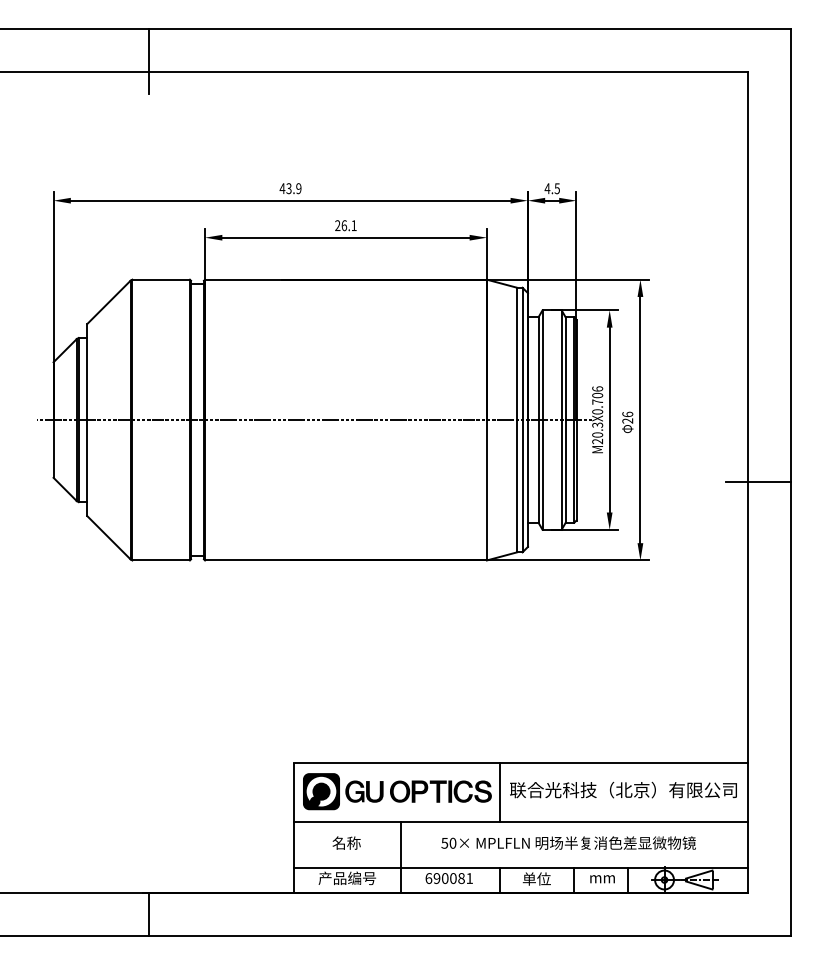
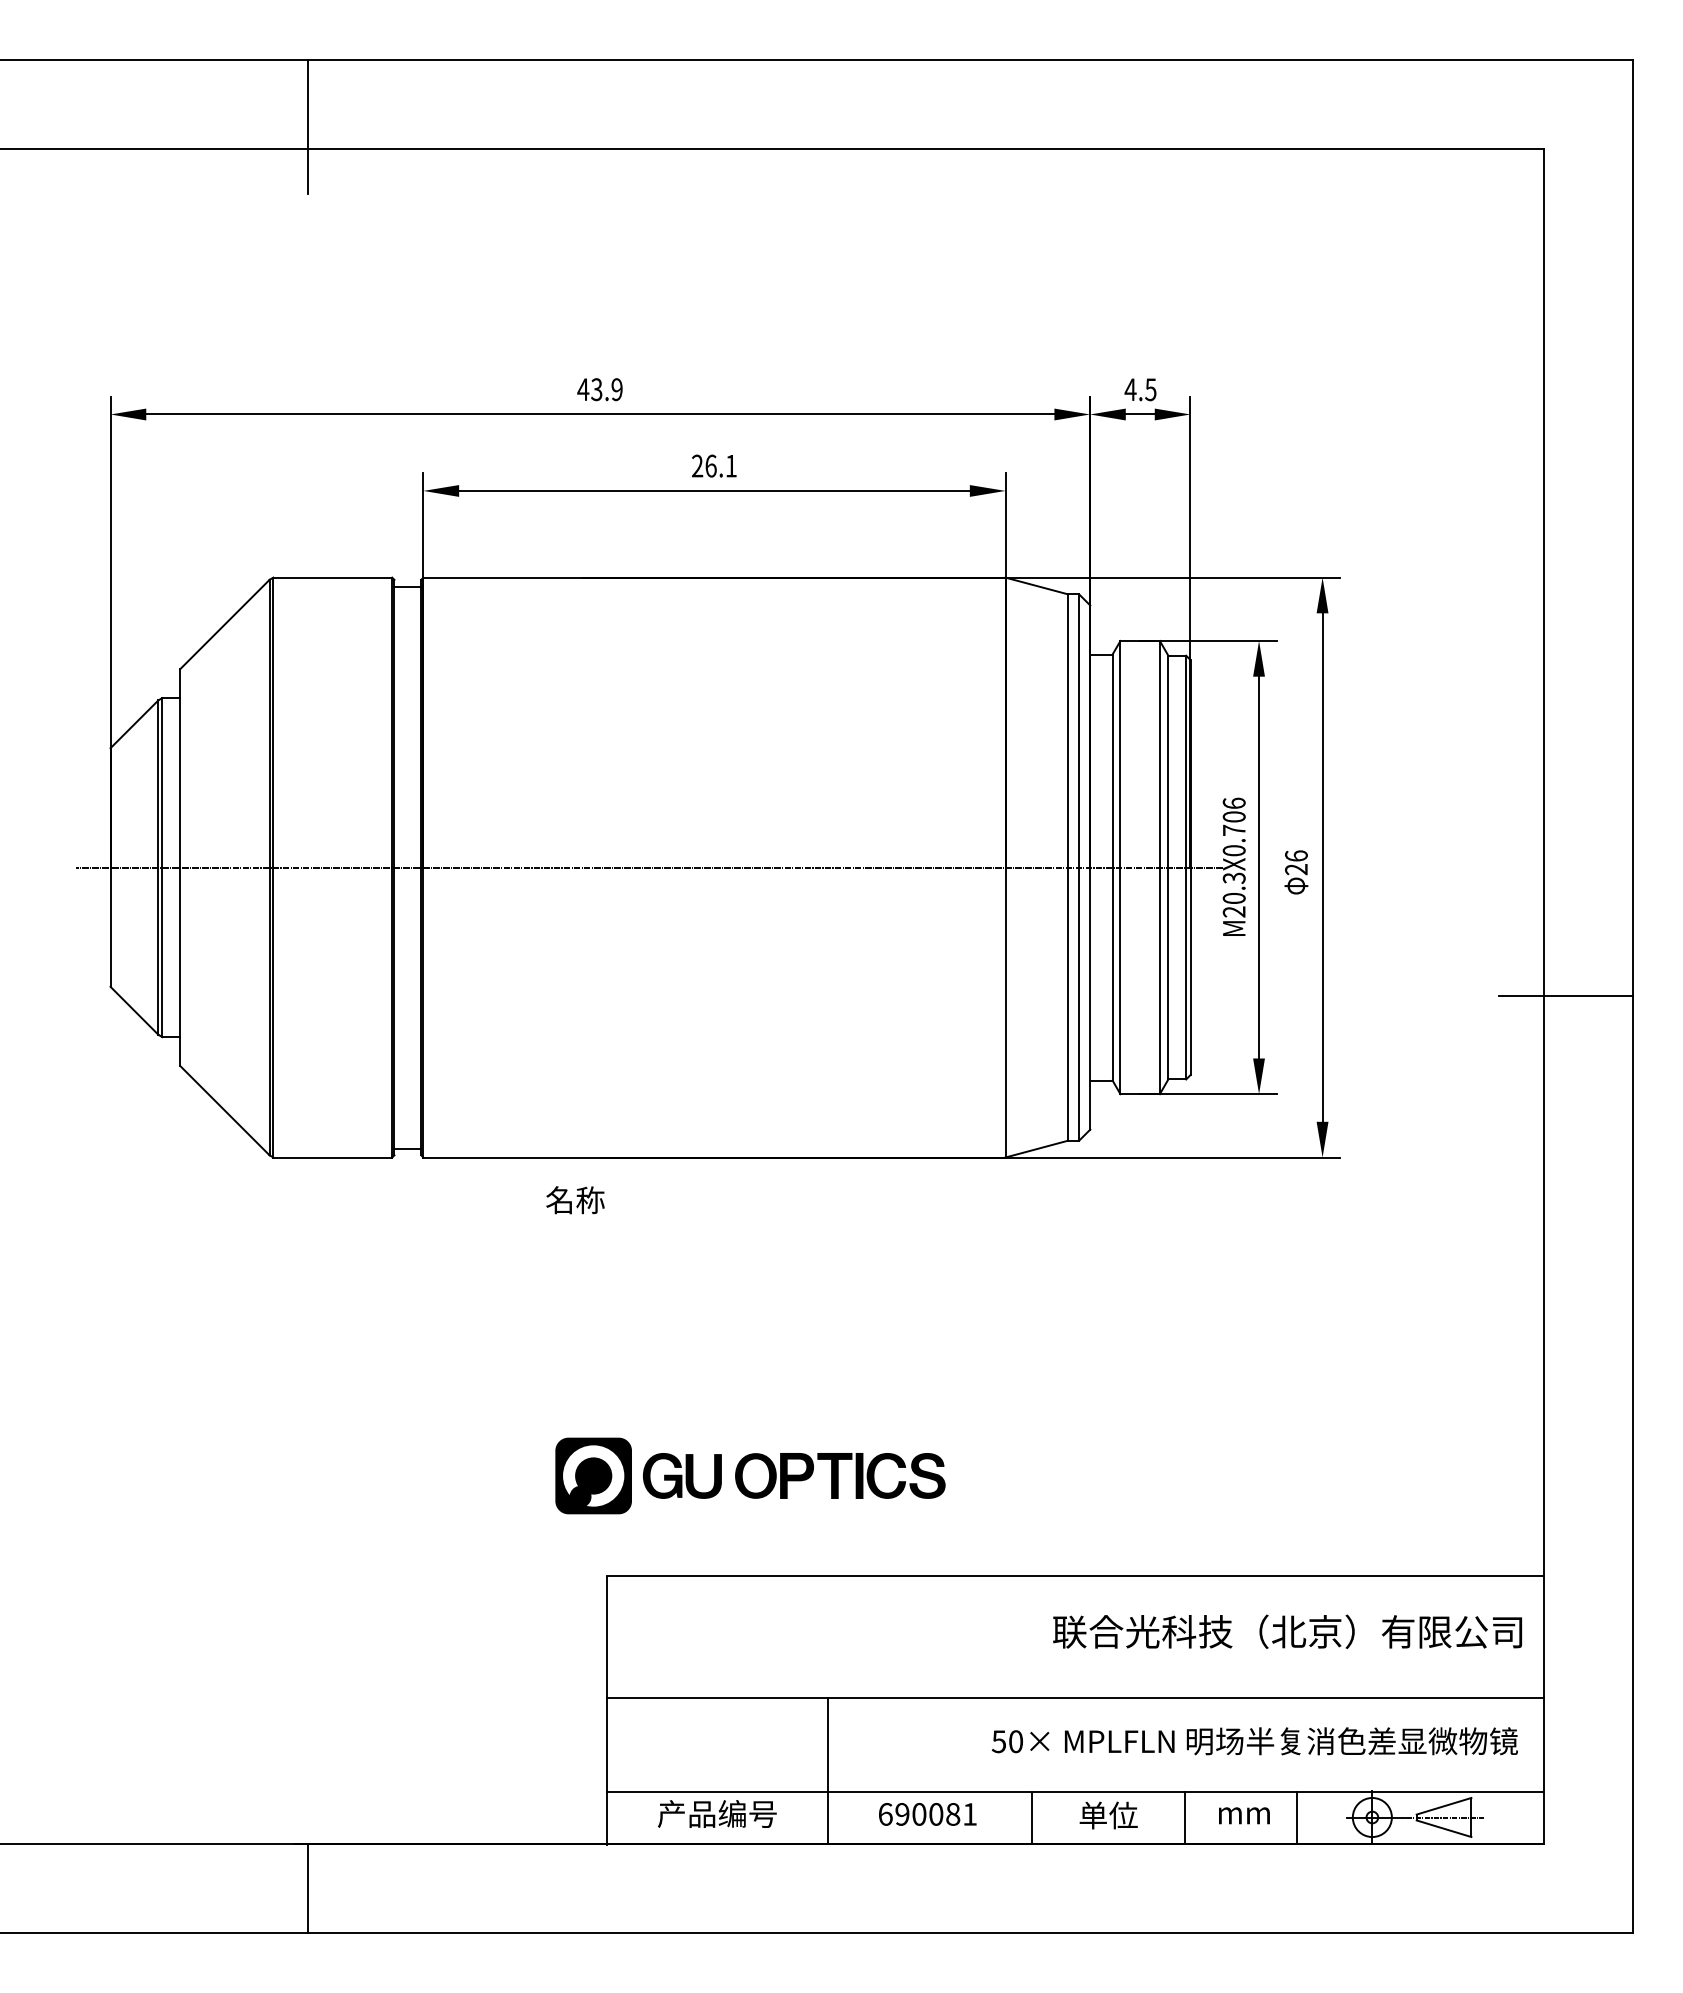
part: (397, 791) -> (750, 1475), moved
line: (499, 792) -> (1031, 1636), removed
text: (346, 842) -> (575, 1198), moved
text: (568, 842) -> (1254, 1740), moved

